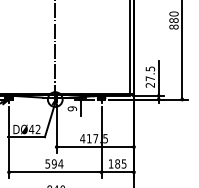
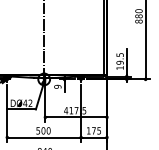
text: (150, 81) -> (120, 65), 27.5 -> 19.5
text: (57, 163) -> (45, 130), 594 -> 500
text: (117, 163) -> (93, 130), 185 -> 175

